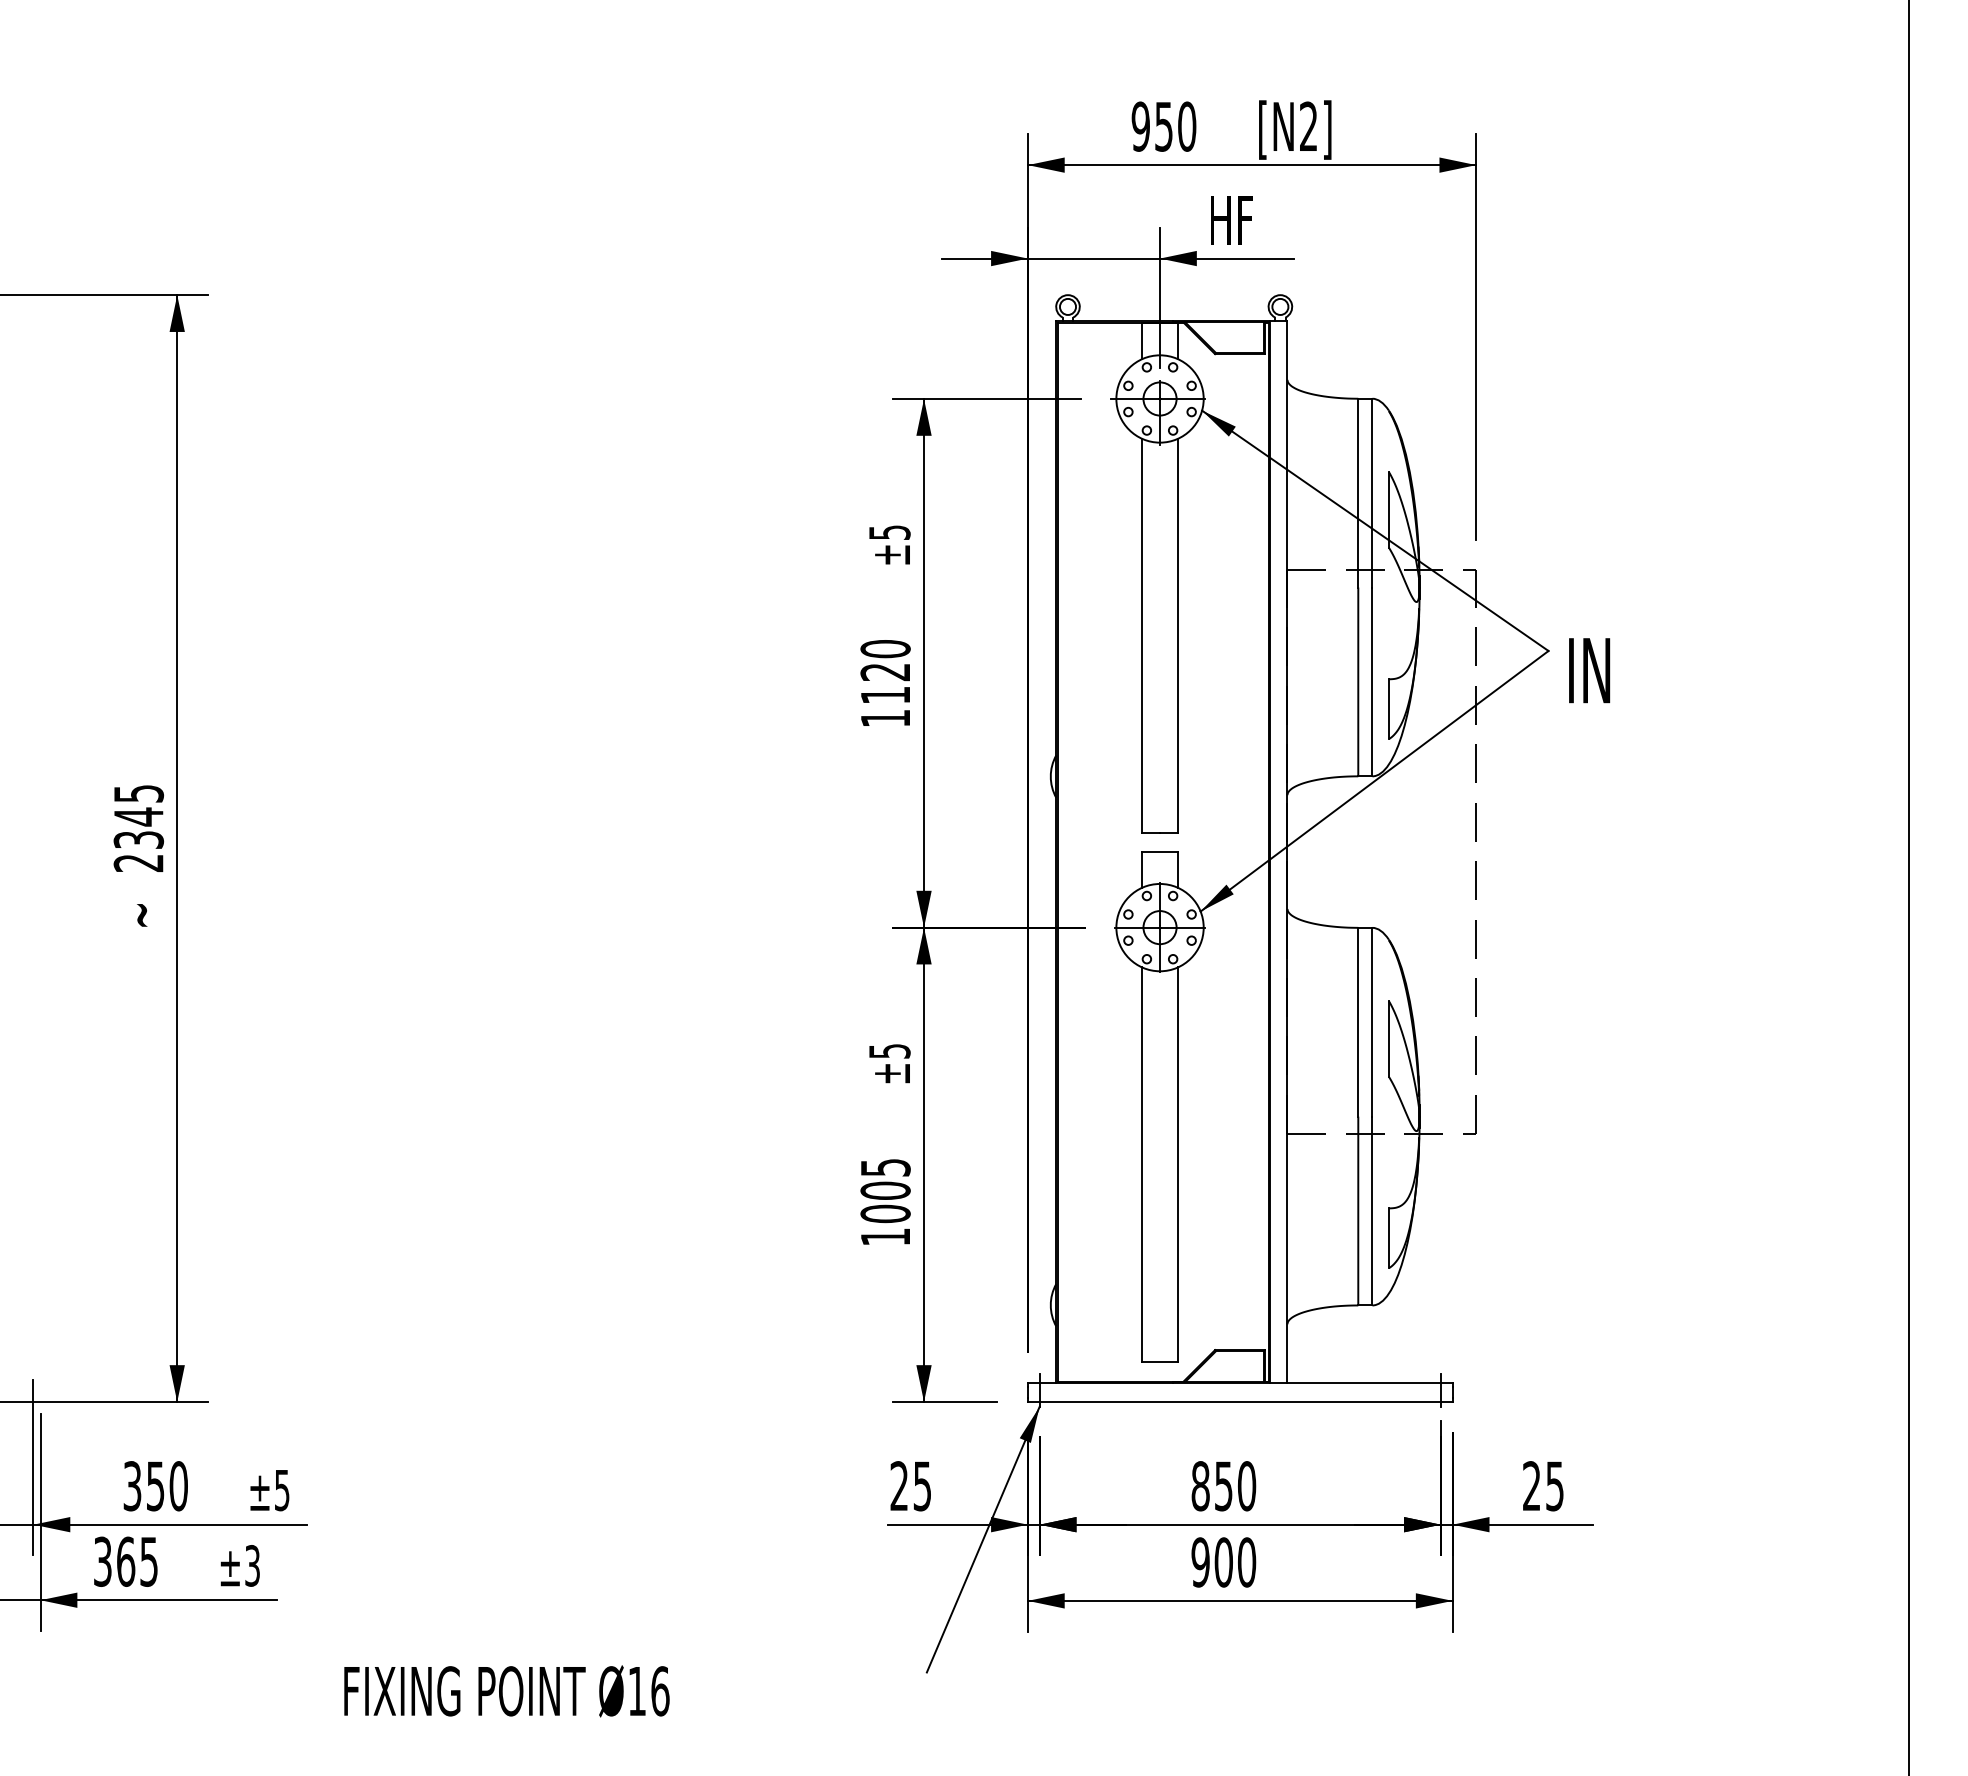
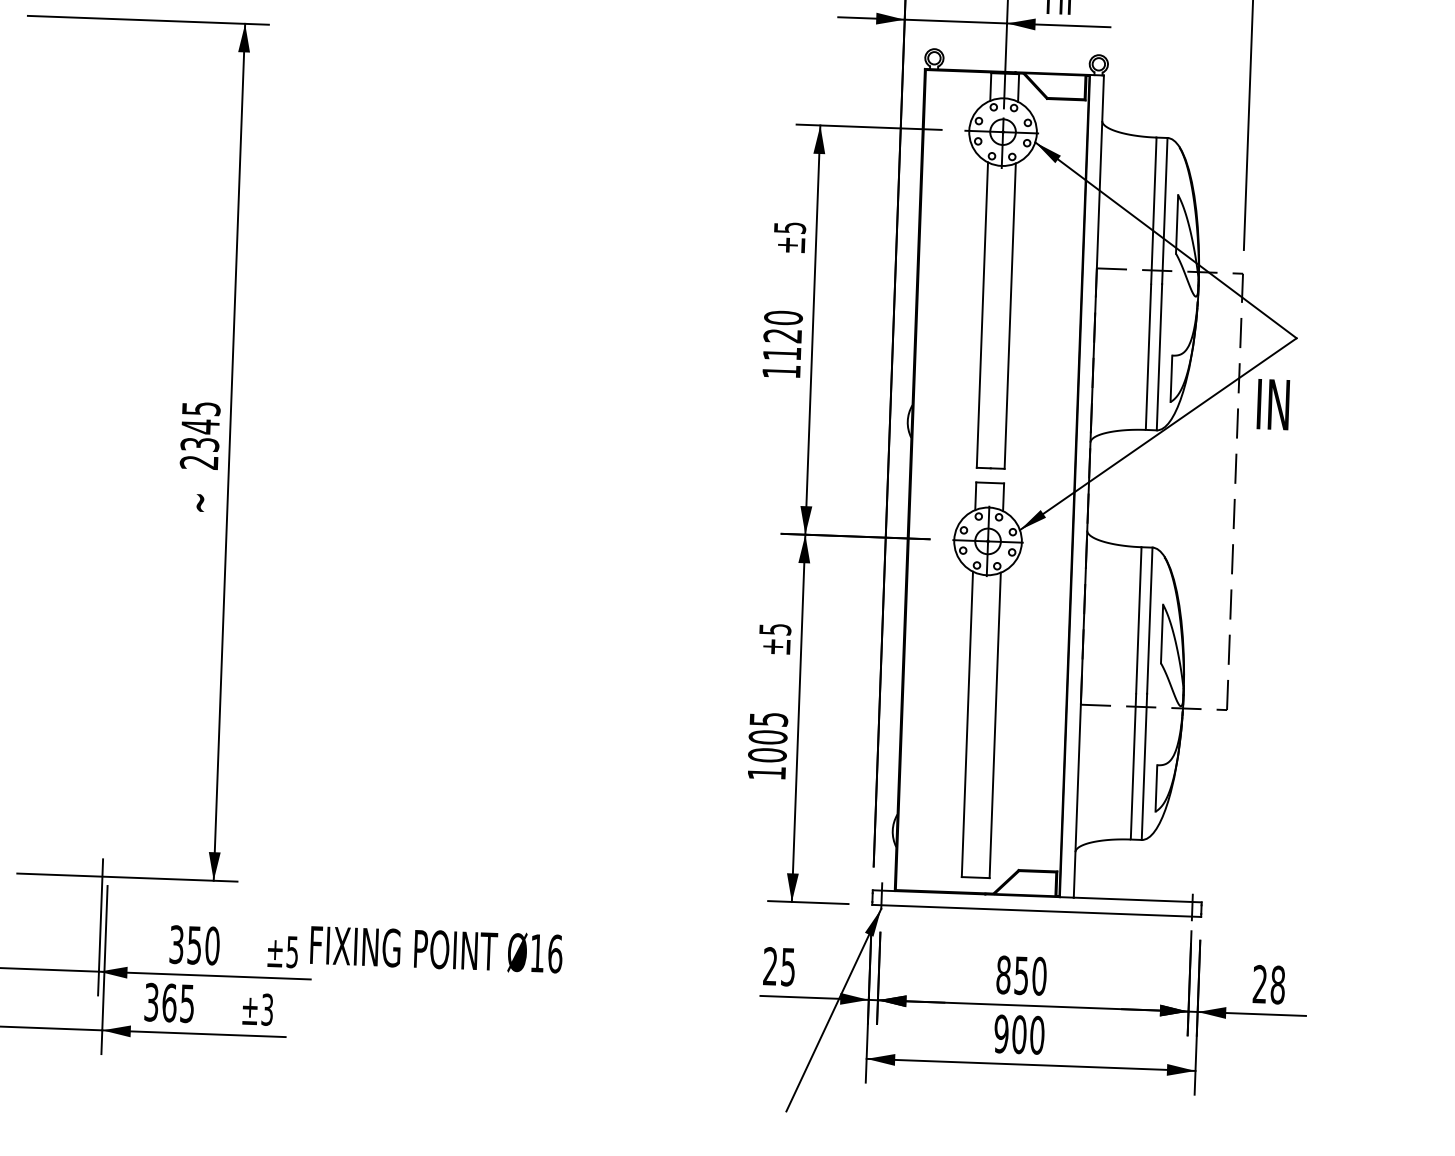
text: (1589, 670) -> (1273, 404), moved
text: (1555, 1486) -> (1278, 985), 25 -> 28
text: (506, 1691) -> (436, 949), moved

